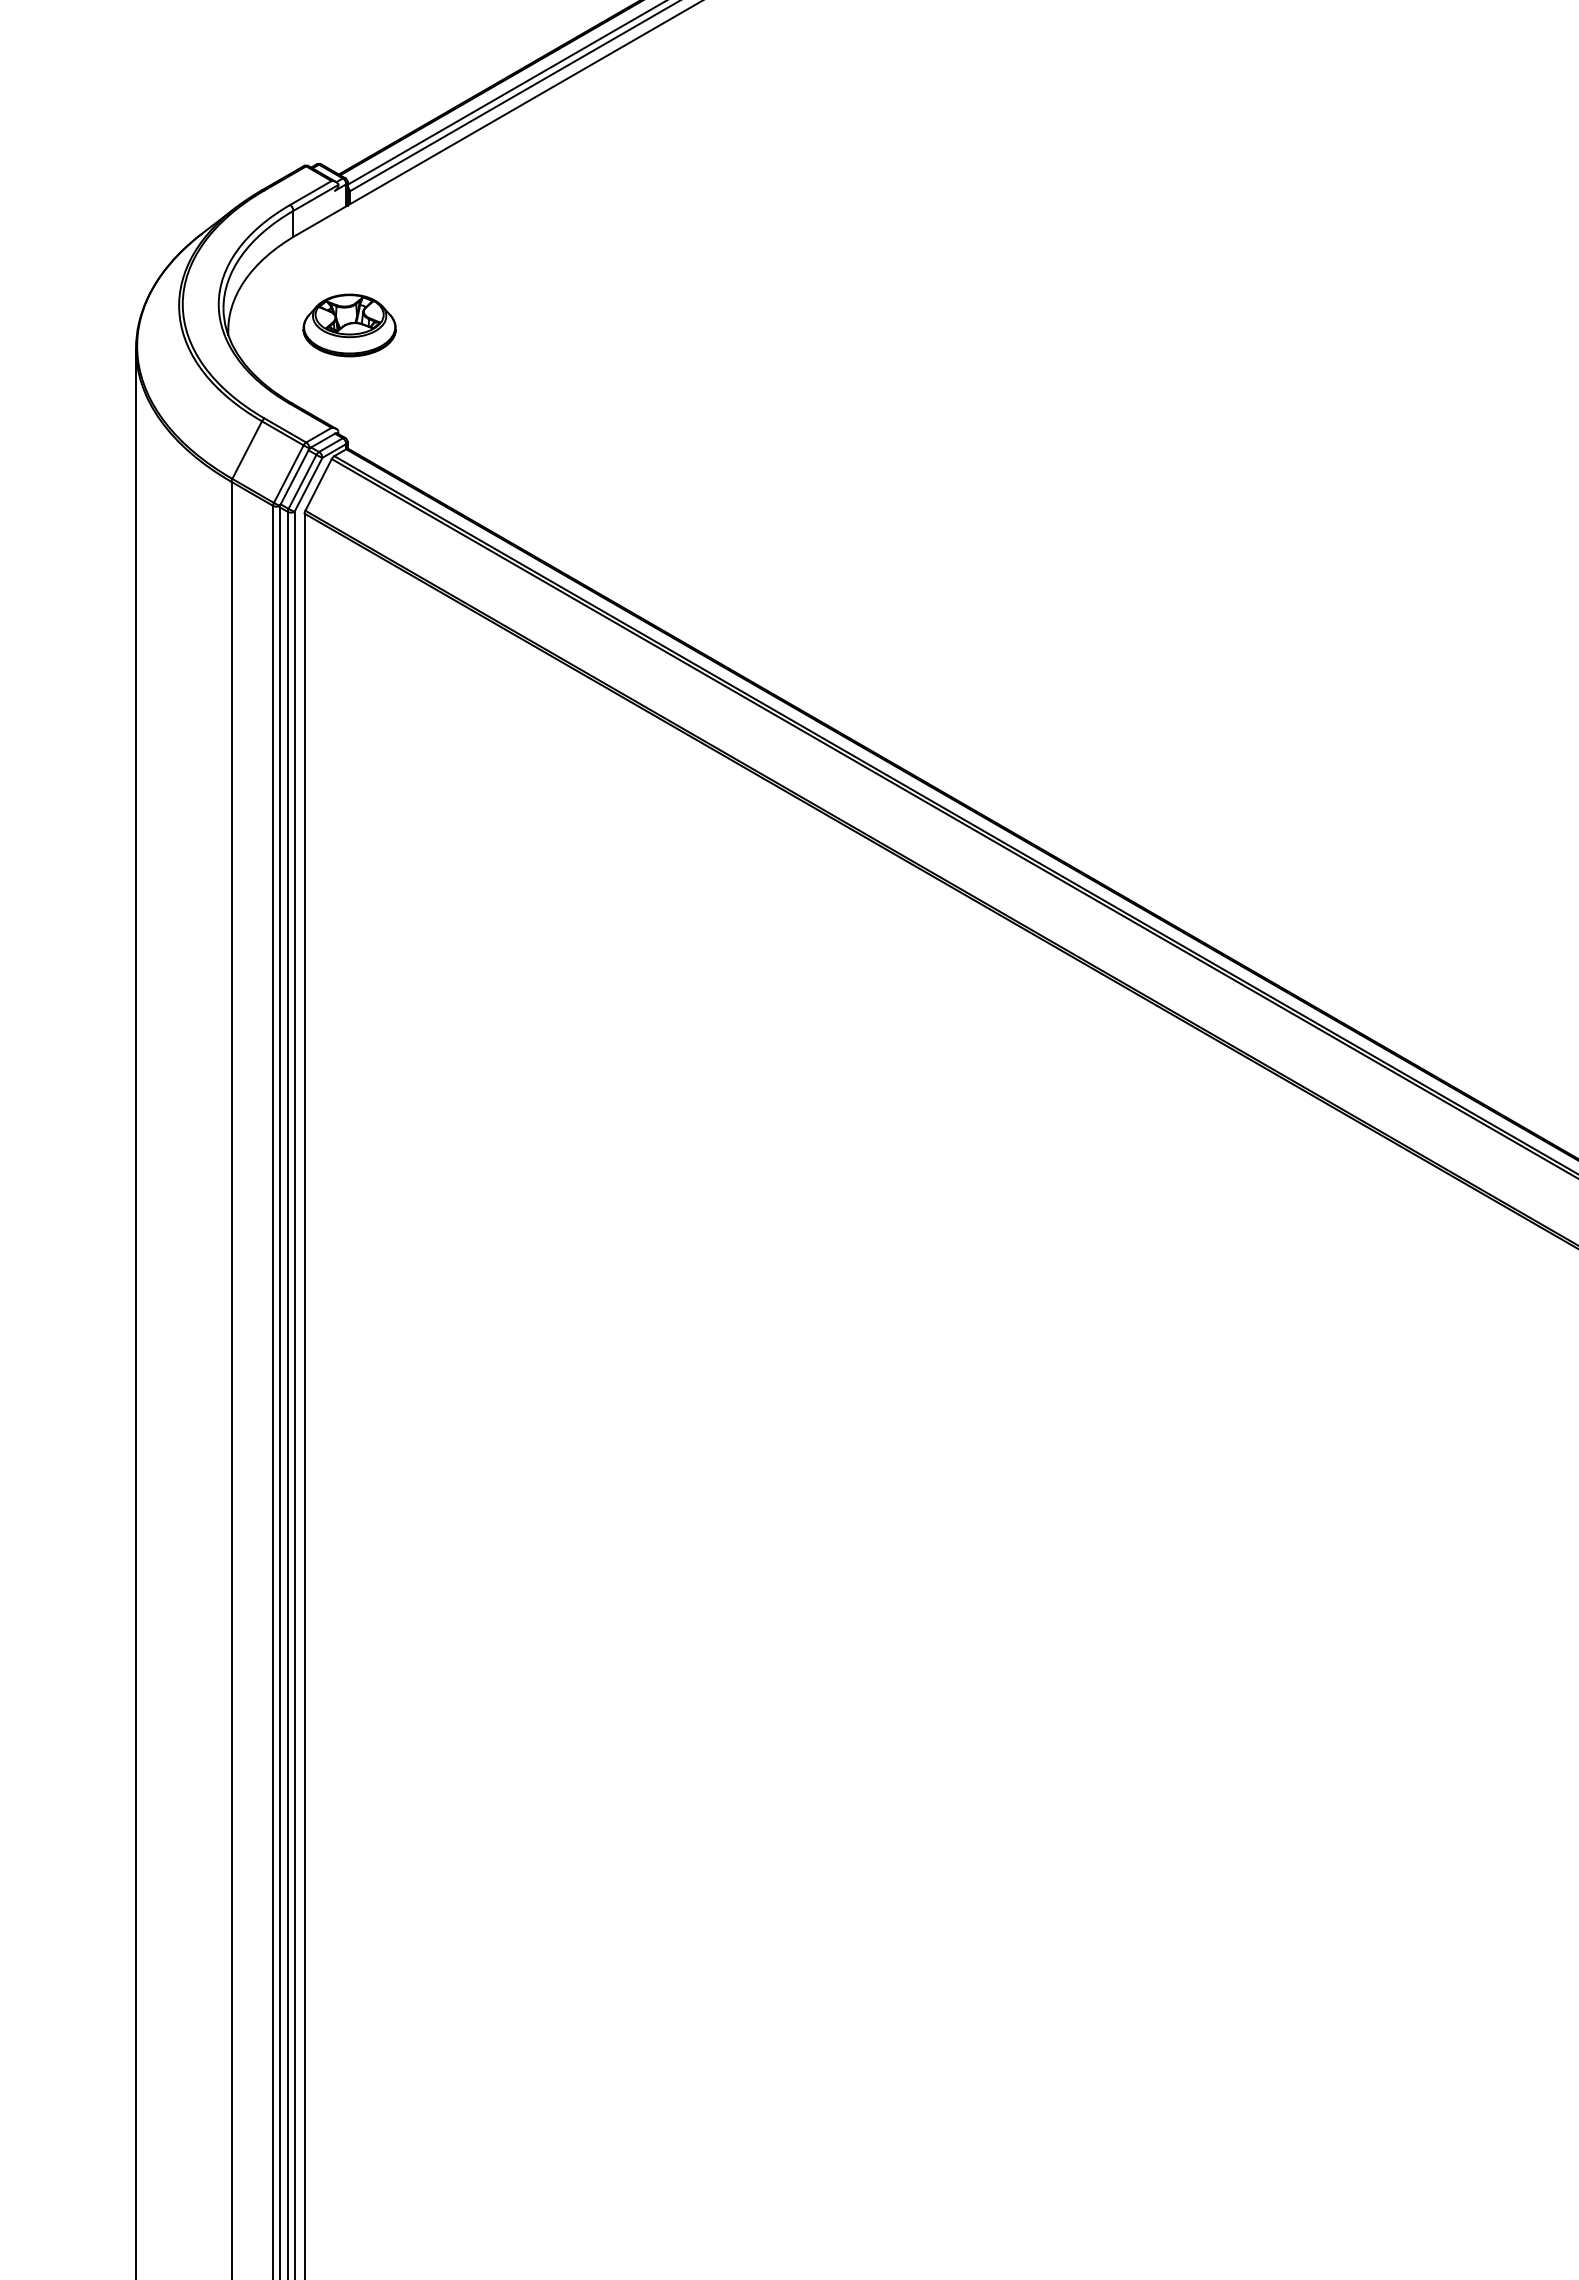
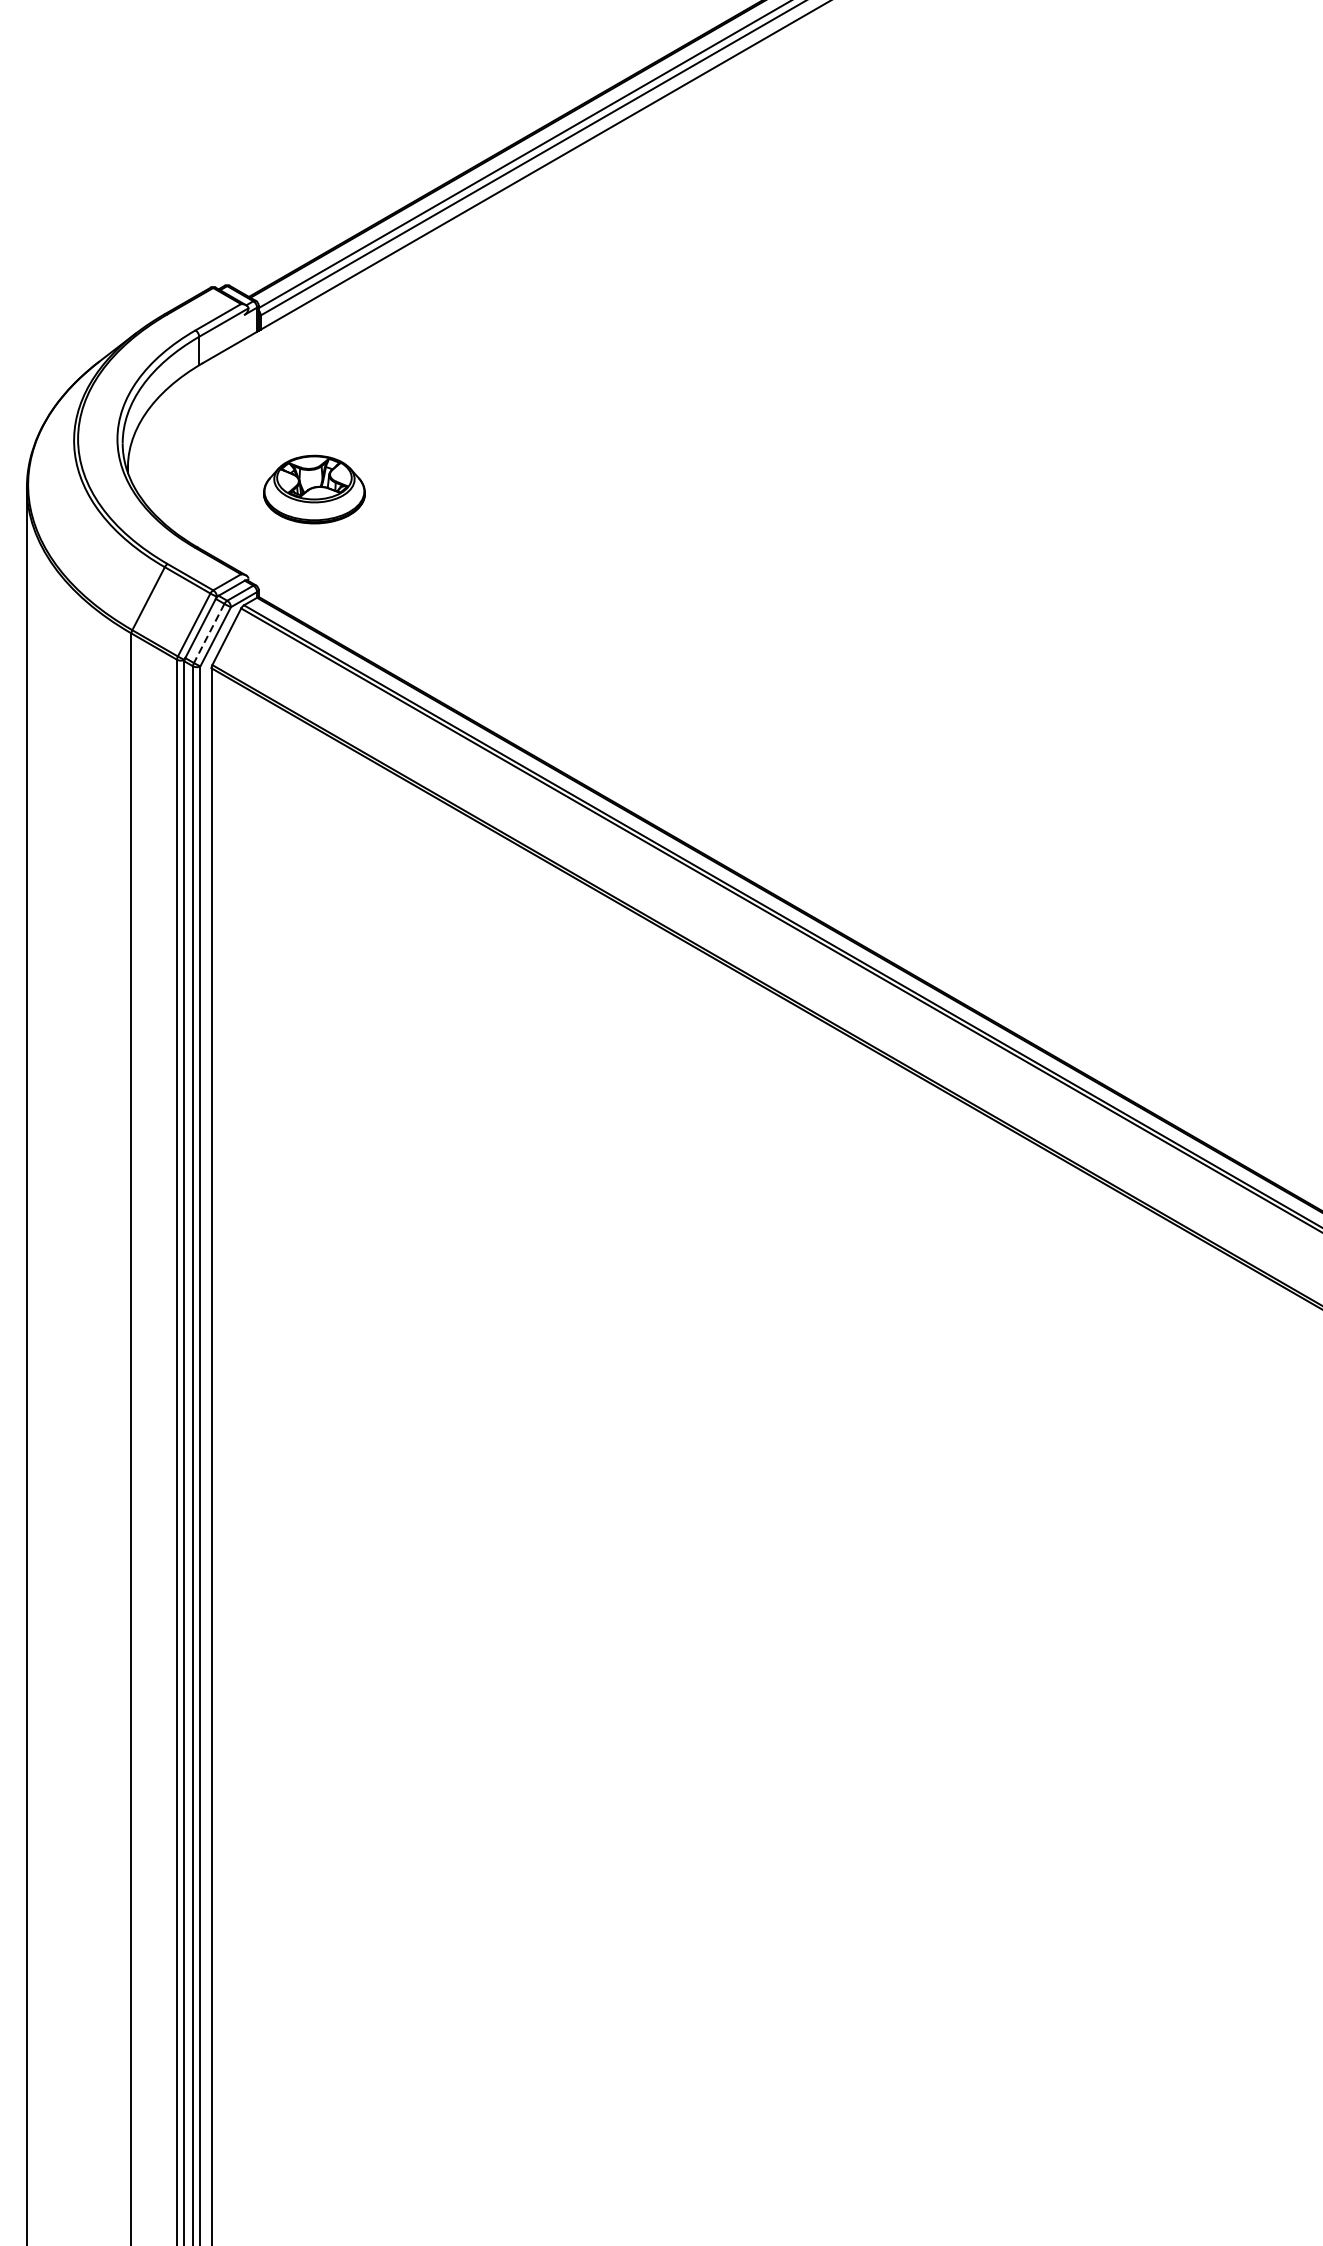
part: (349, 325) -> (314, 489), moved
line: (302, 482) -> (209, 634), solid -> dashed

